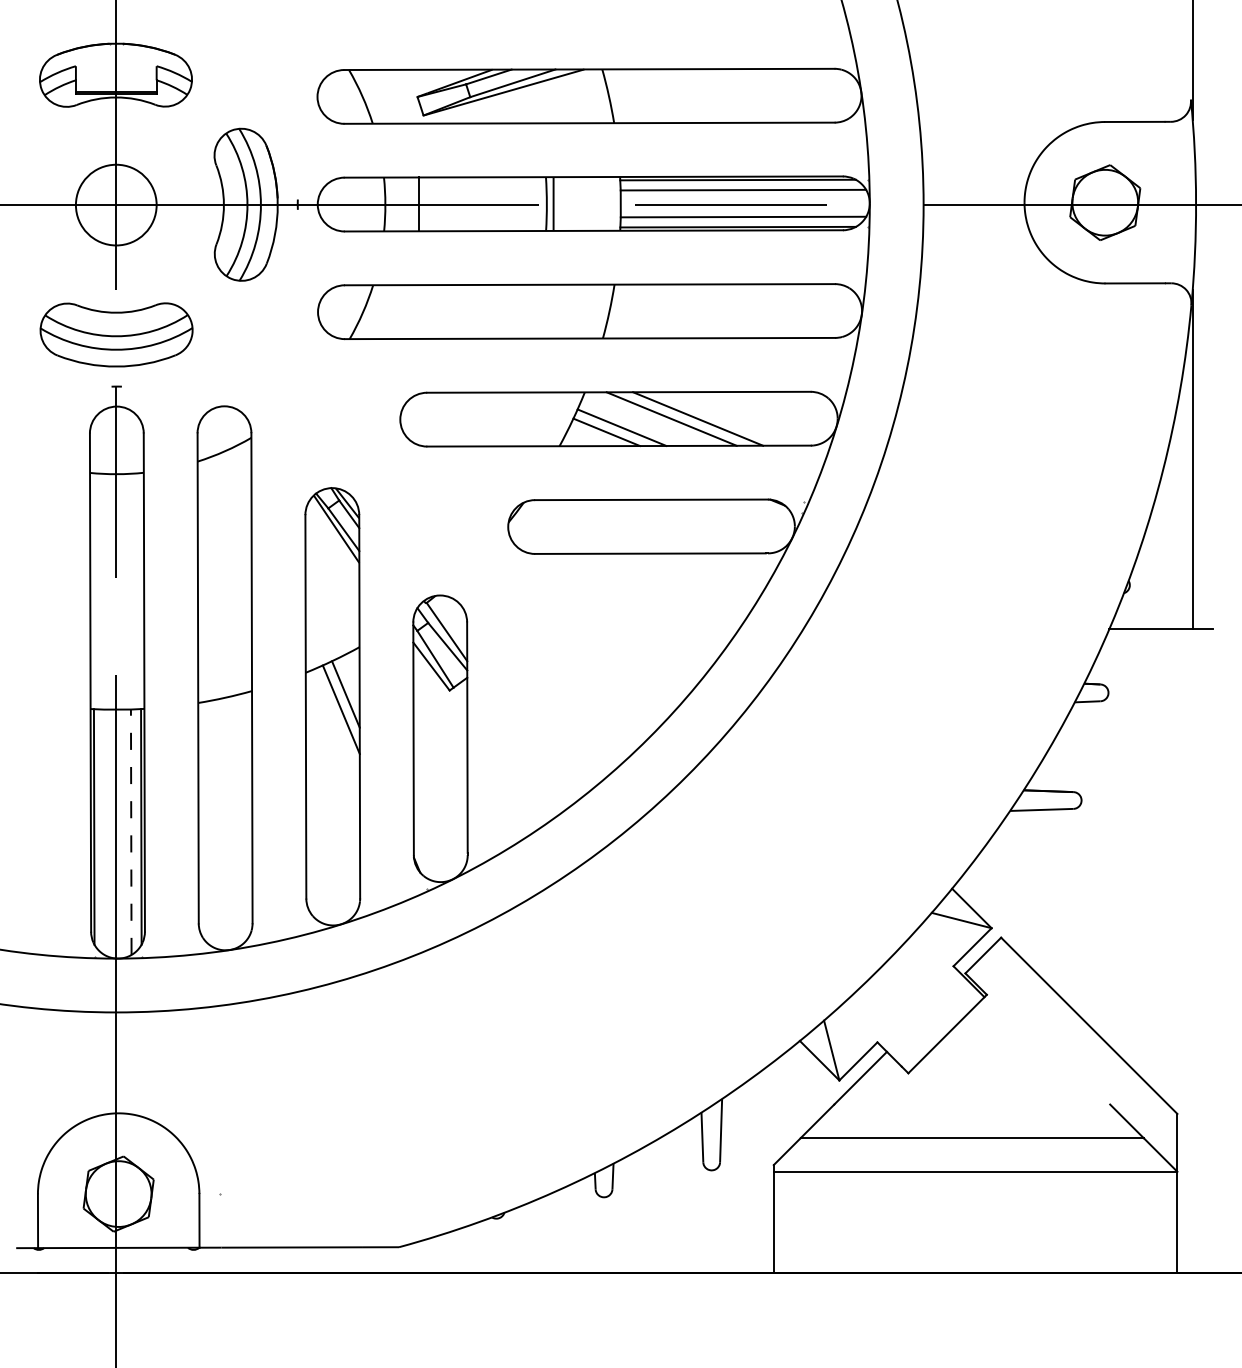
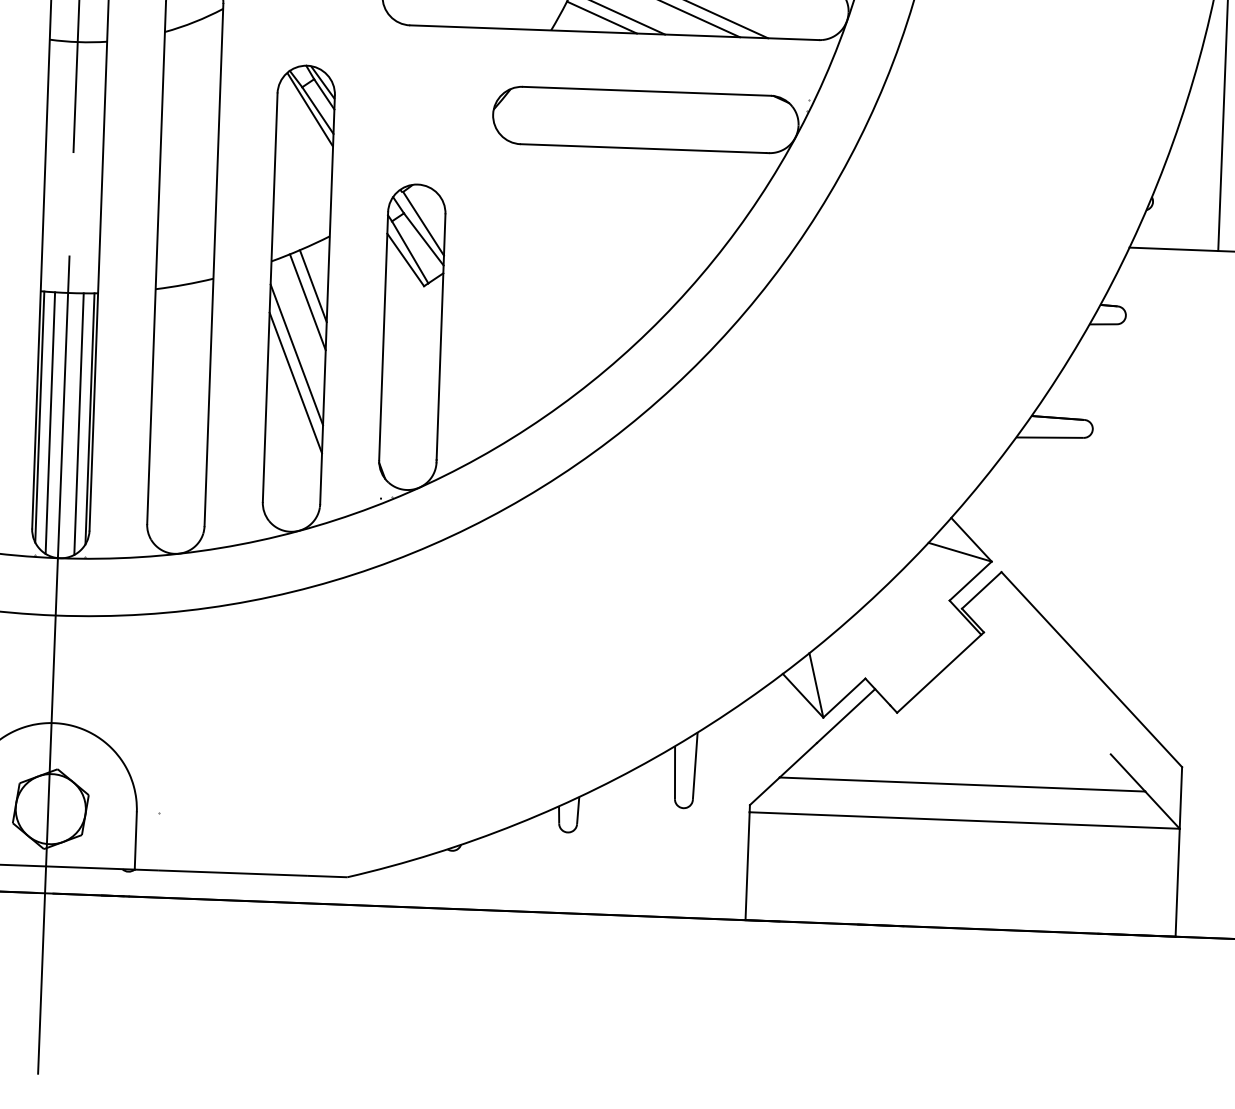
line: (332, 759) -> (296, 354), added
line: (332, 785) -> (295, 382), added
line: (104, 832) -> (50, 423), added
line: (131, 832) -> (79, 424), dashed -> solid

